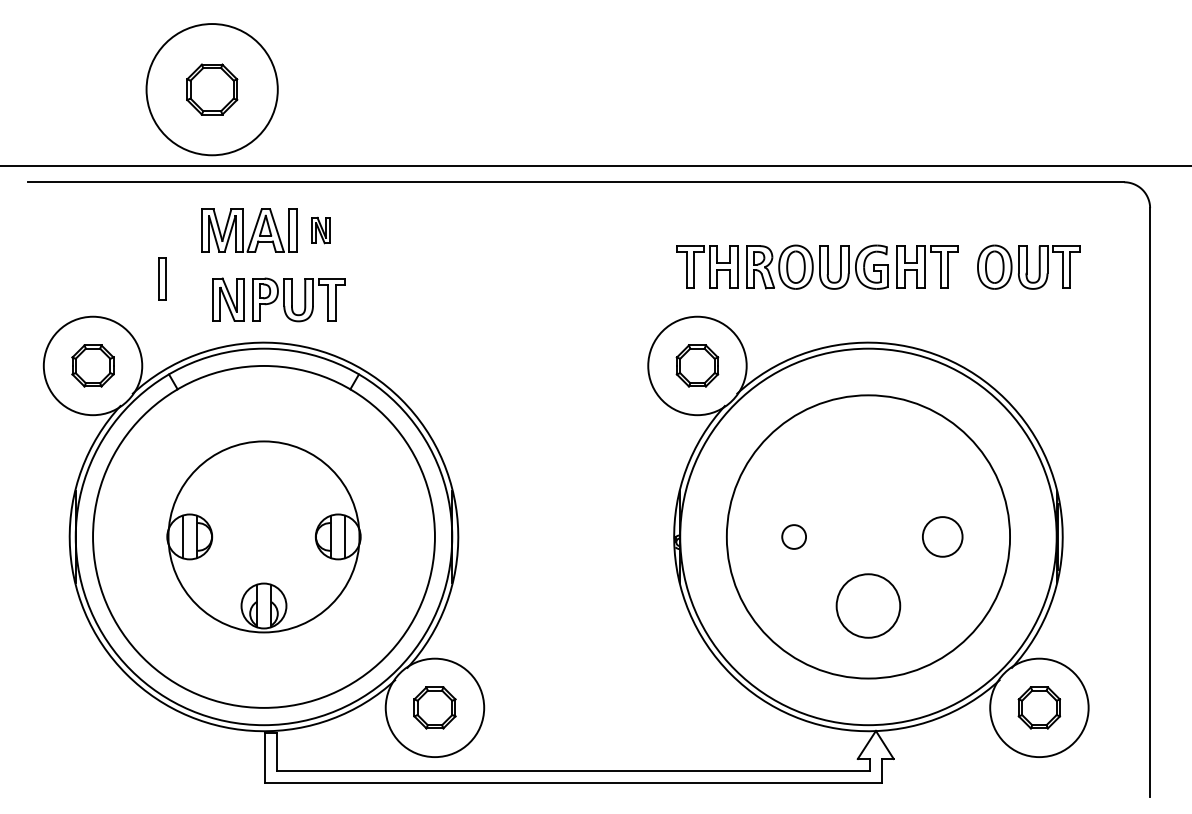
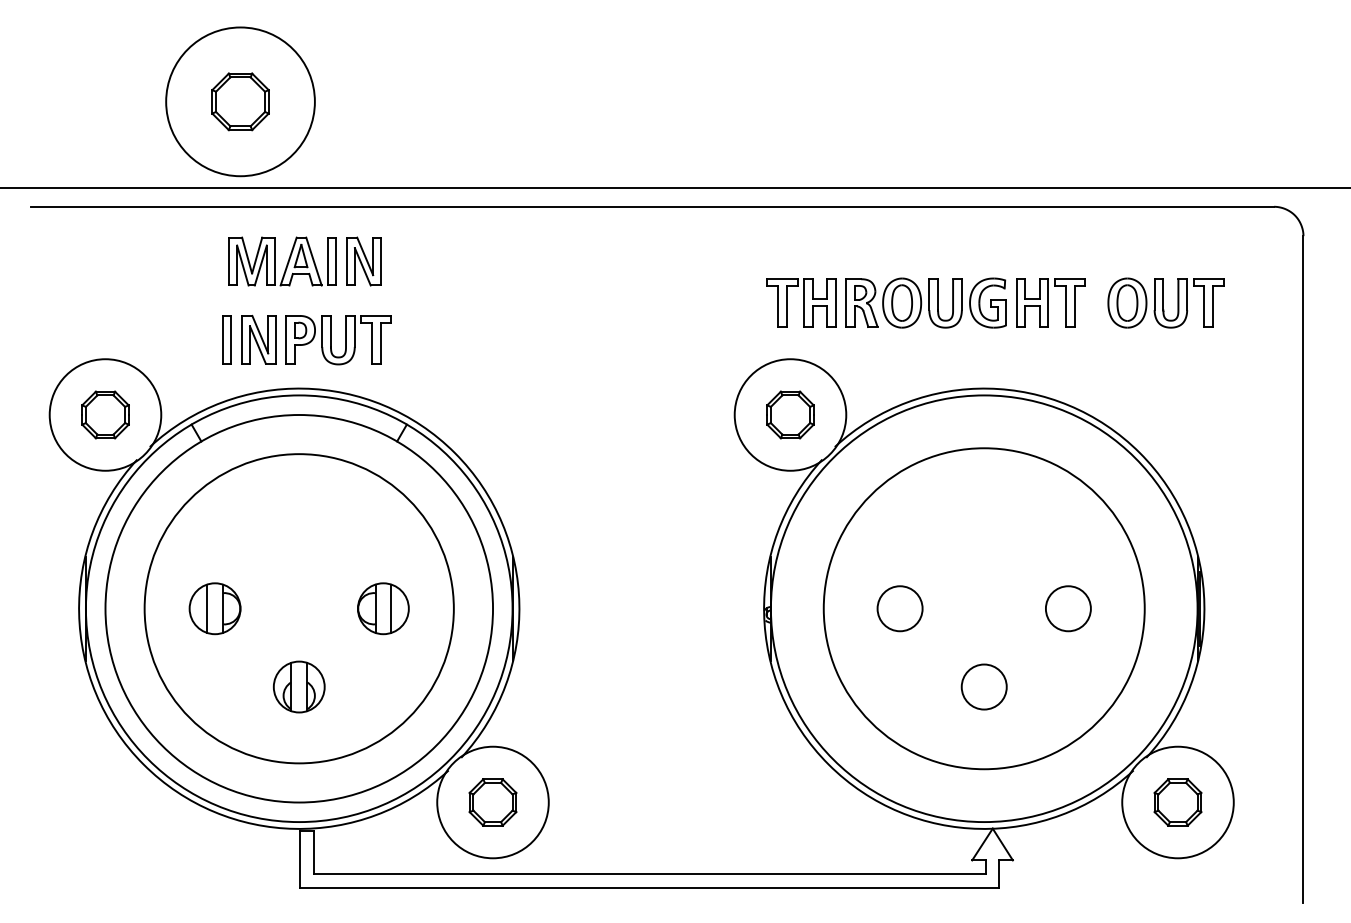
part: (320, 230) -> (363, 261), size x1.67
part: (161, 279) -> (226, 339), moved
circle: (263, 536) -> (298, 608), size x1.43
circle: (793, 536) -> (899, 608), size x1.67
circle: (867, 605) -> (983, 686), size x0.62

